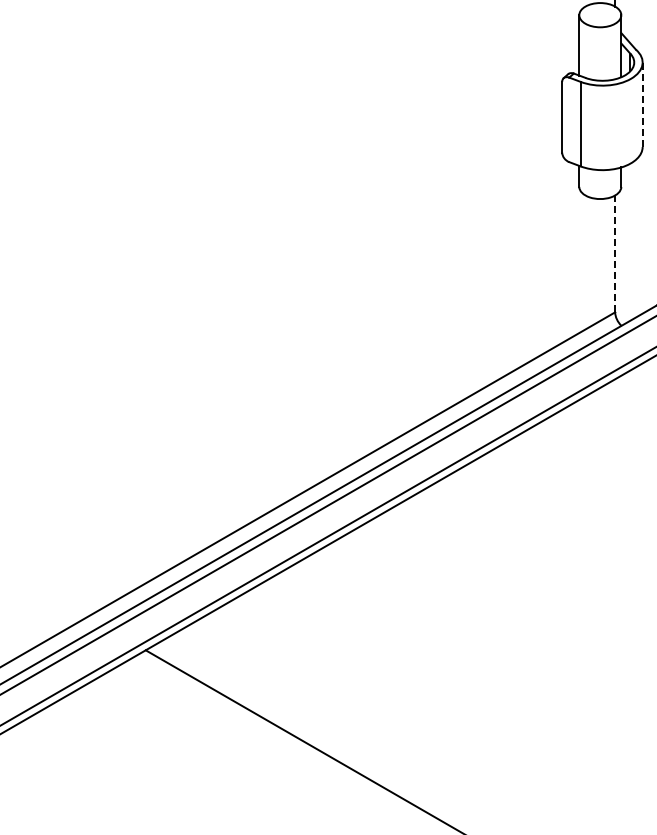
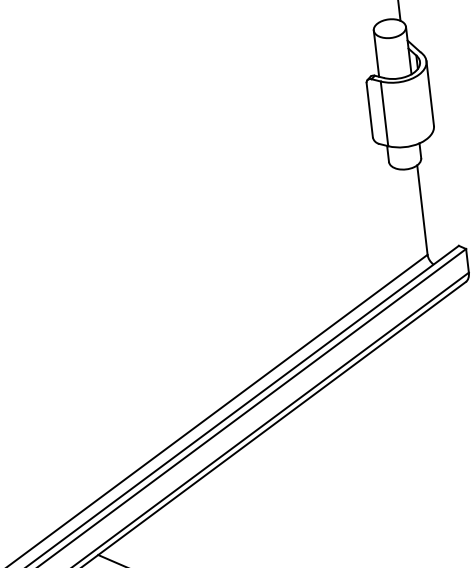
line: (642, 104) -> (430, 93), dashed -> solid
line: (615, 253) -> (422, 209), dashed -> solid

